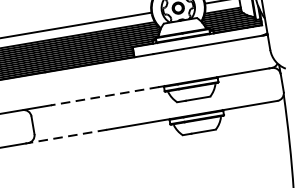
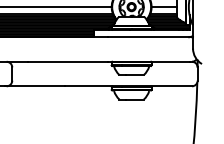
line: (104, 95) -> (67, 61), dashed -> solid
line: (67, 136) -> (35, 86), dashed -> solid

